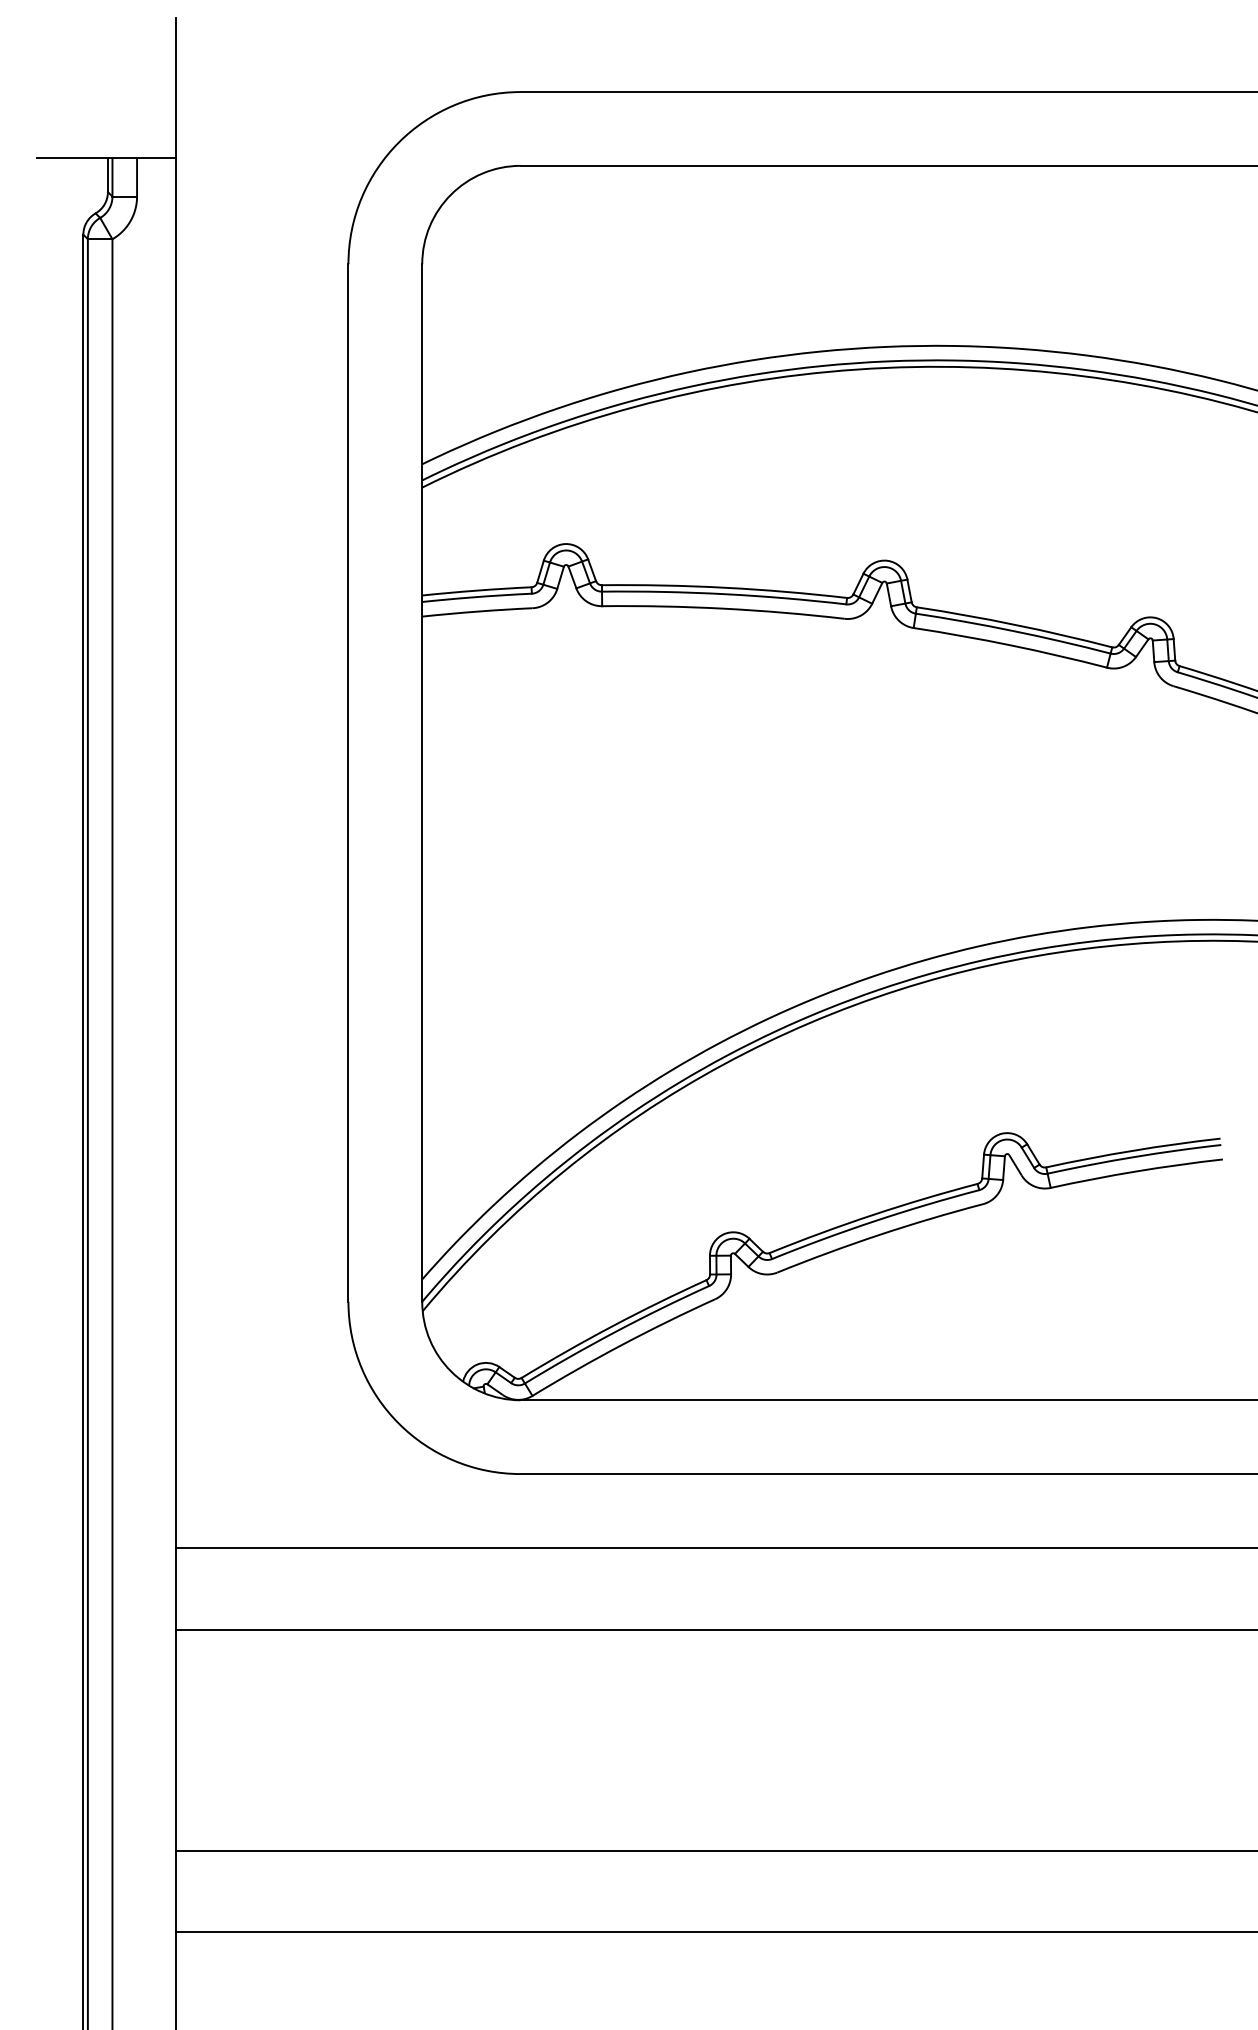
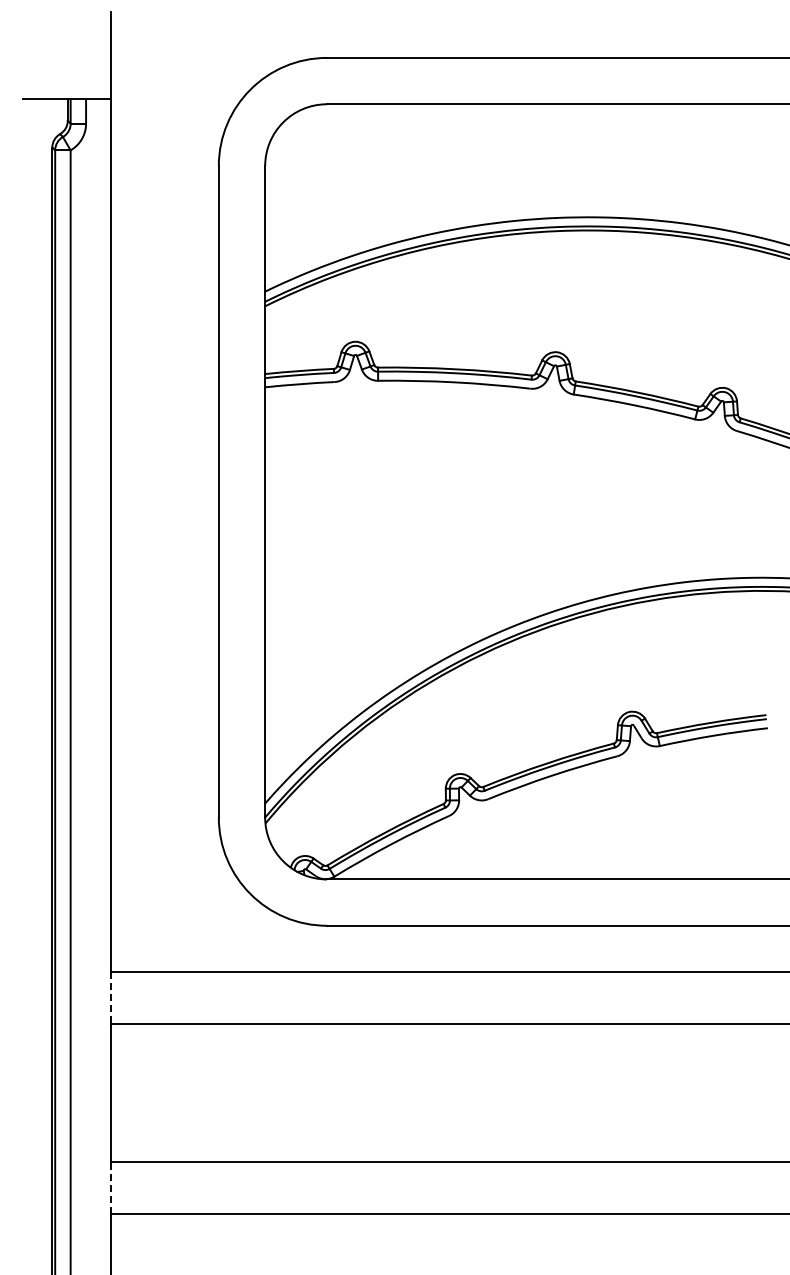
line: (175, 1588) -> (110, 997), solid -> dashed
line: (175, 1890) -> (110, 1187), solid -> dashed

